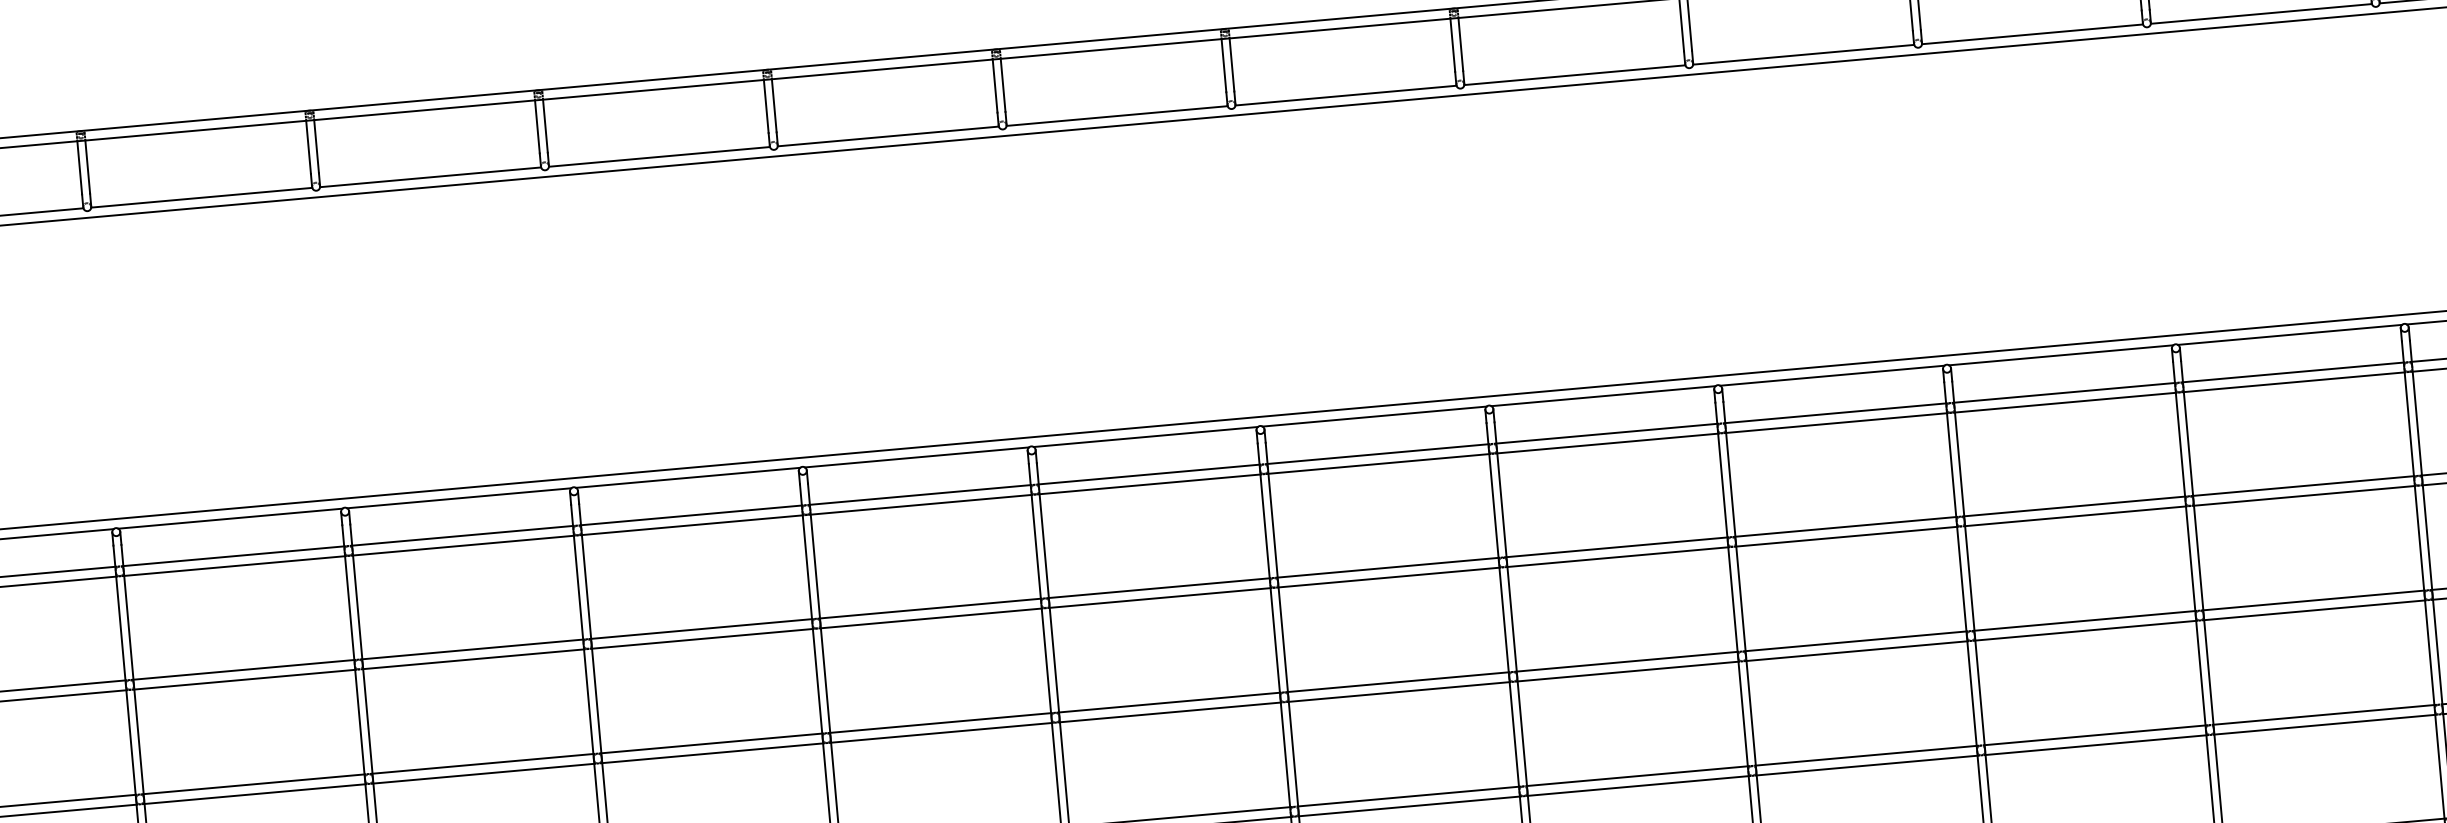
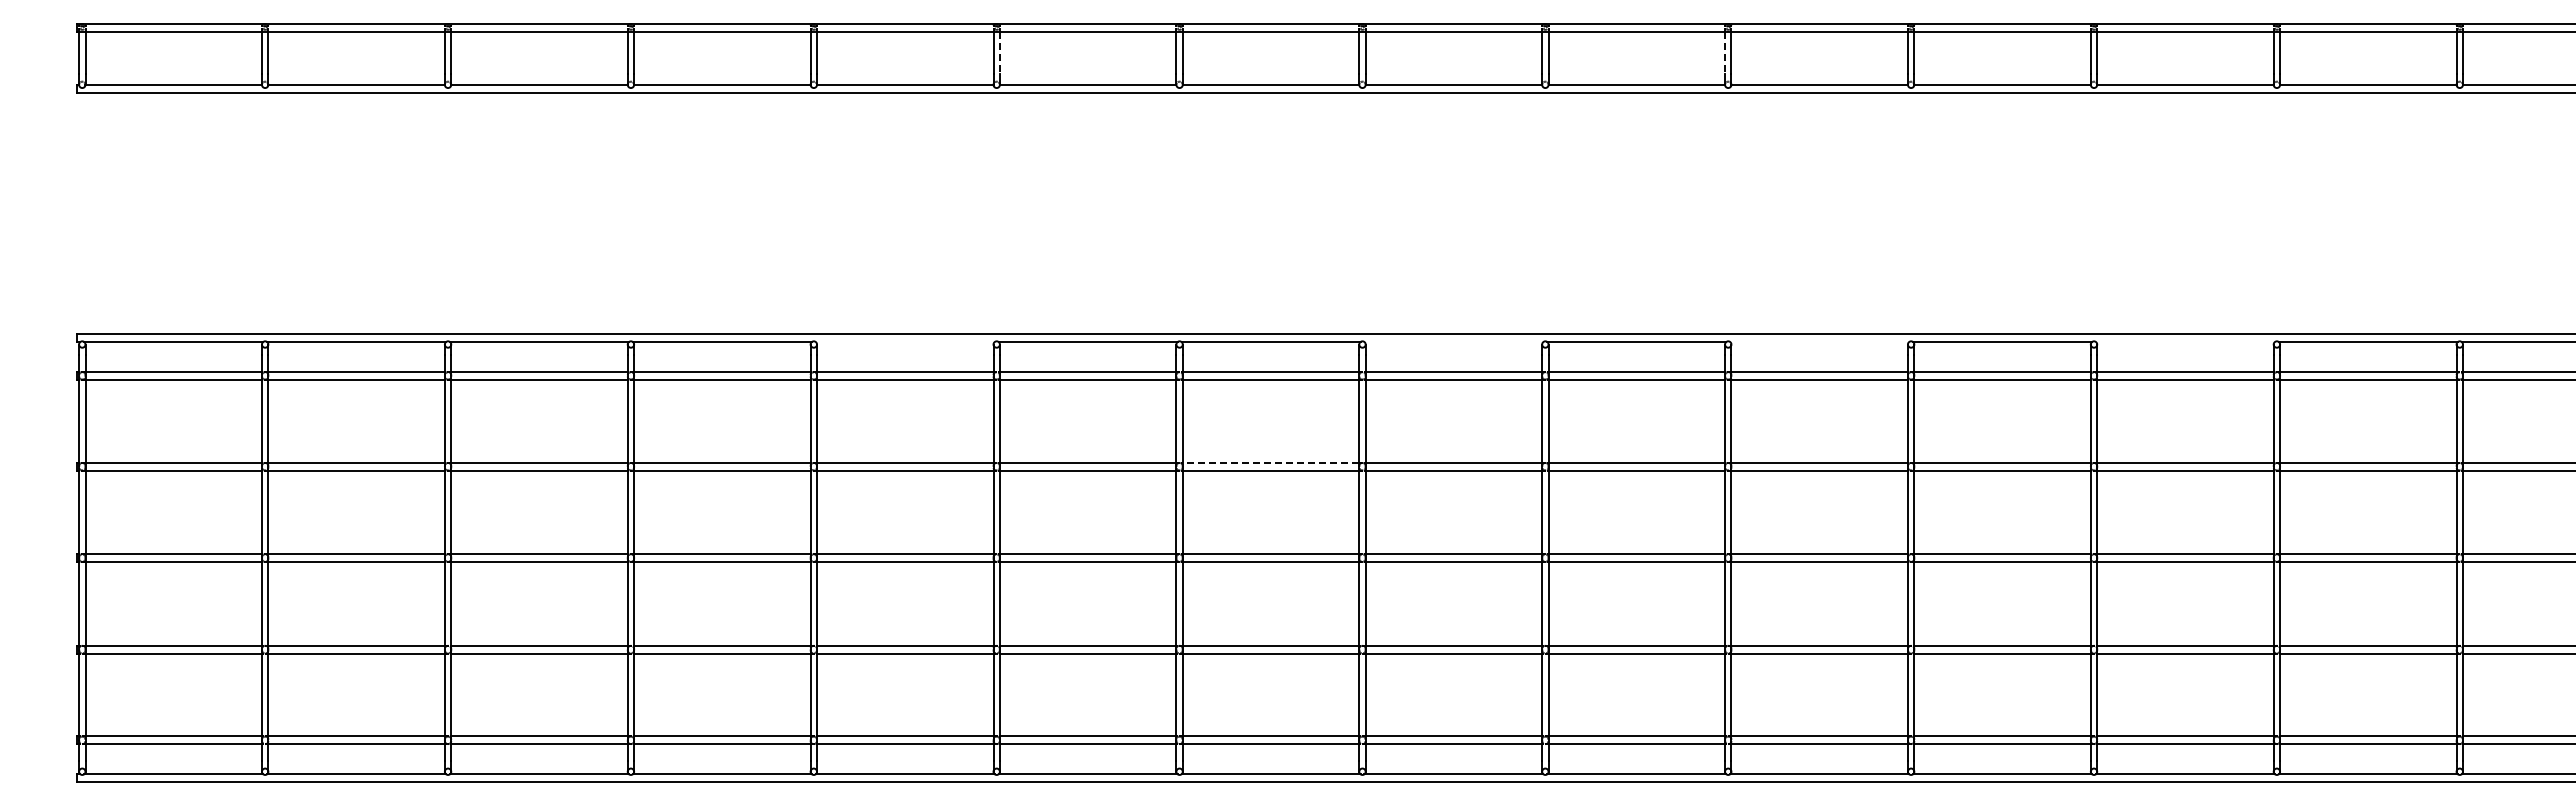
line: (1453, 45) -> (1725, 53), solid -> dashed
line: (544, 126) -> (999, 53), solid -> dashed
line: (2059, 354) -> (2184, 341), removed
line: (1603, 395) -> (1819, 341), removed
line: (1145, 436) -> (1453, 341), removed
line: (458, 497) -> (904, 341), removed
line: (929, 608) -> (1270, 462), solid -> dashed

